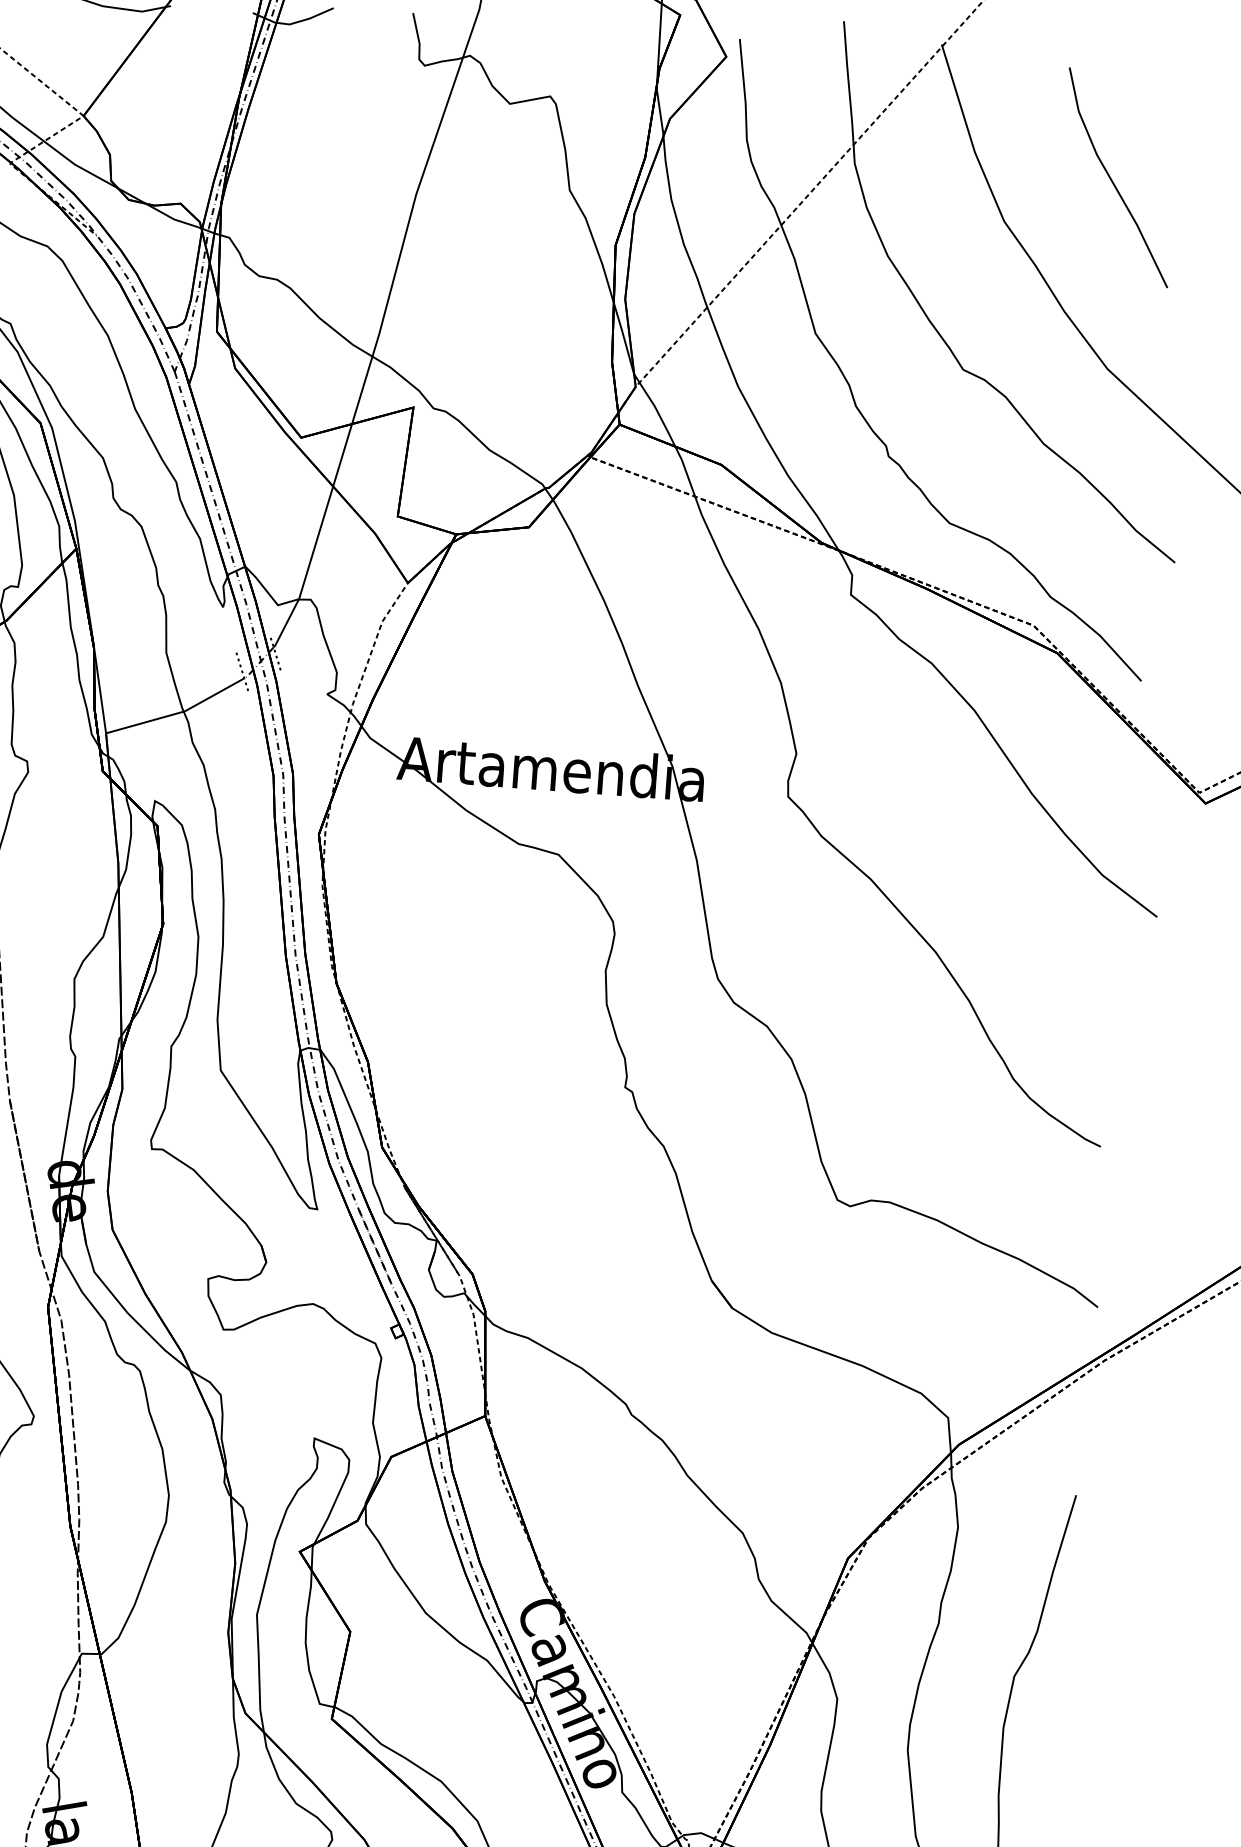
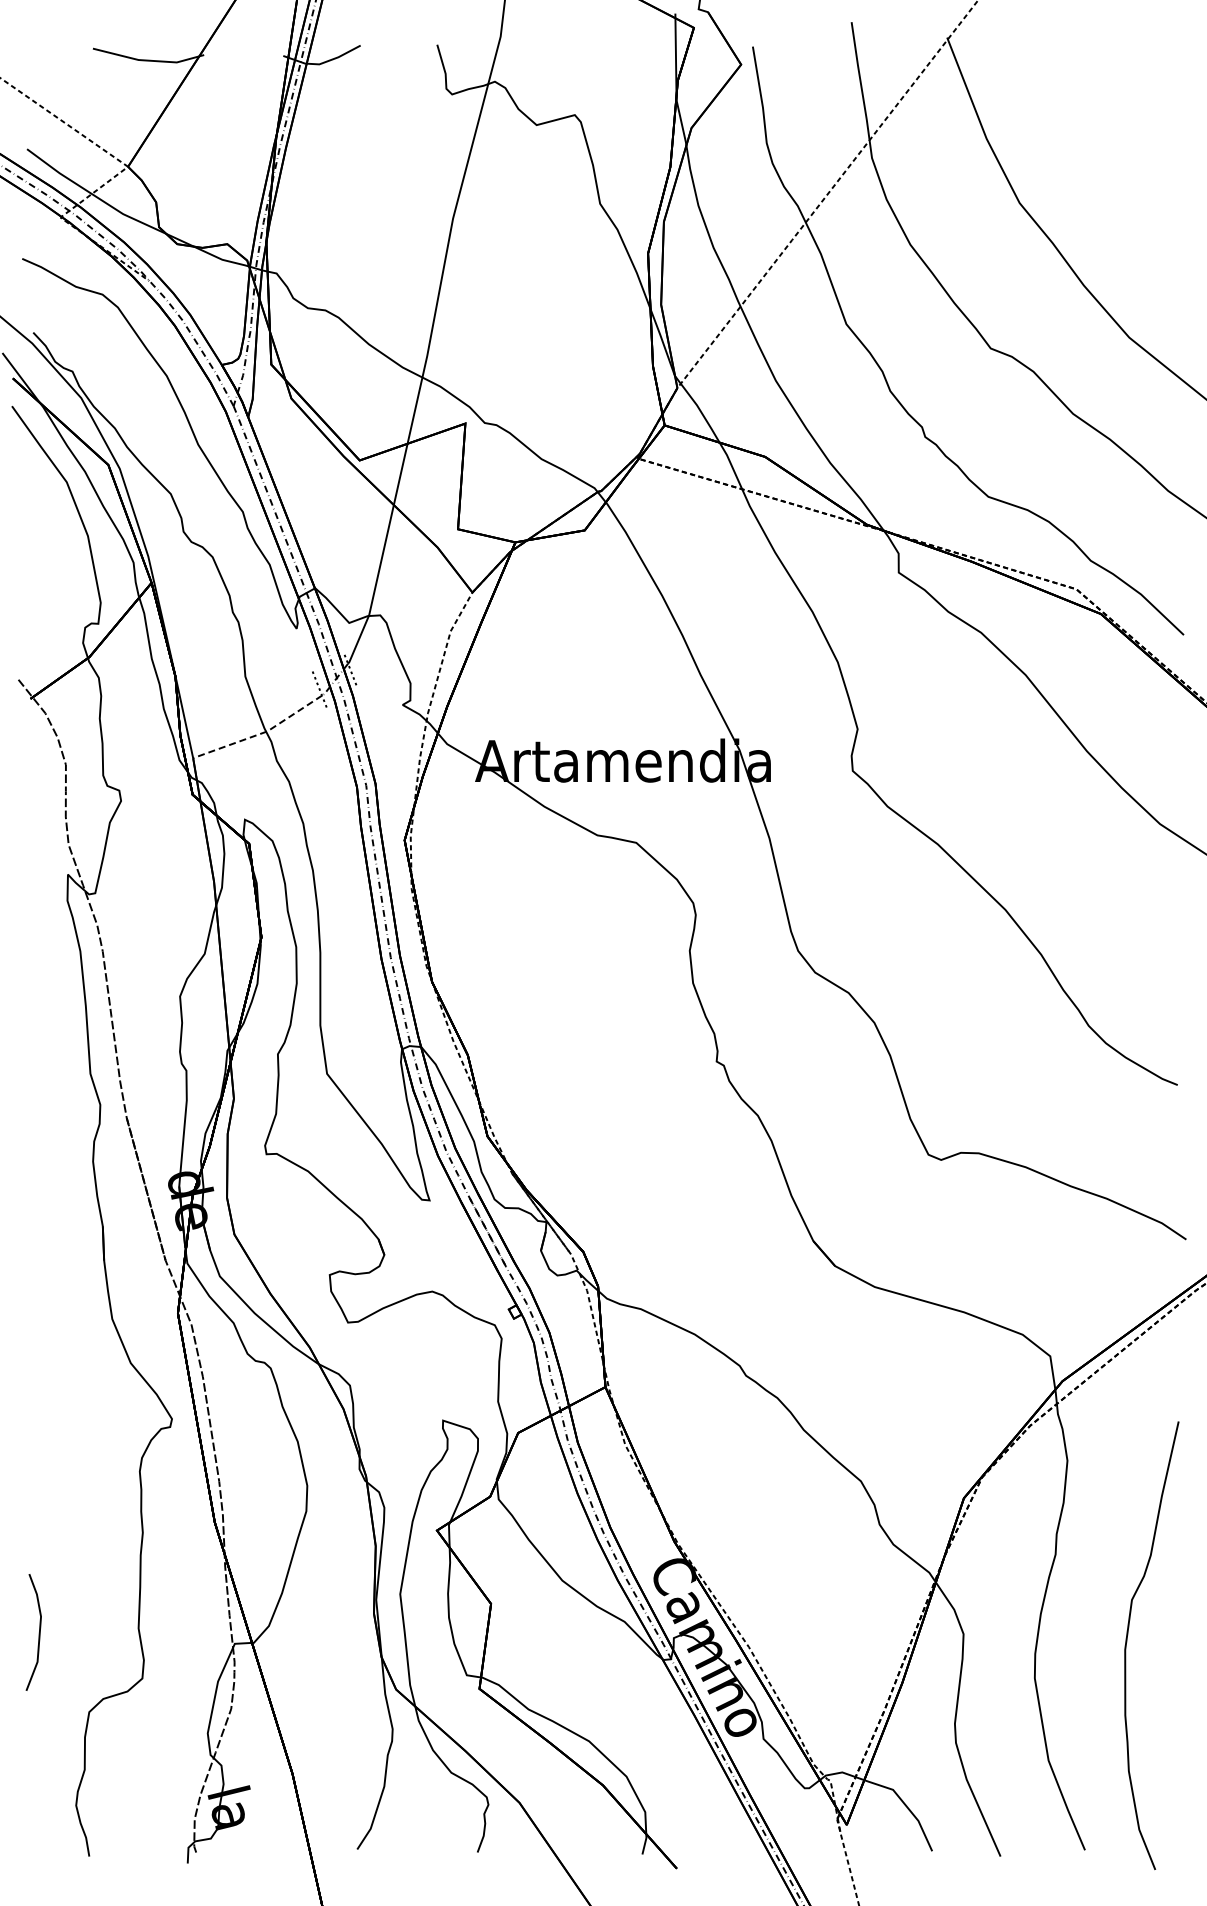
line: (1113, 180) -> (1121, 156), removed
line: (178, 713) -> (261, 733), solid -> dashed

